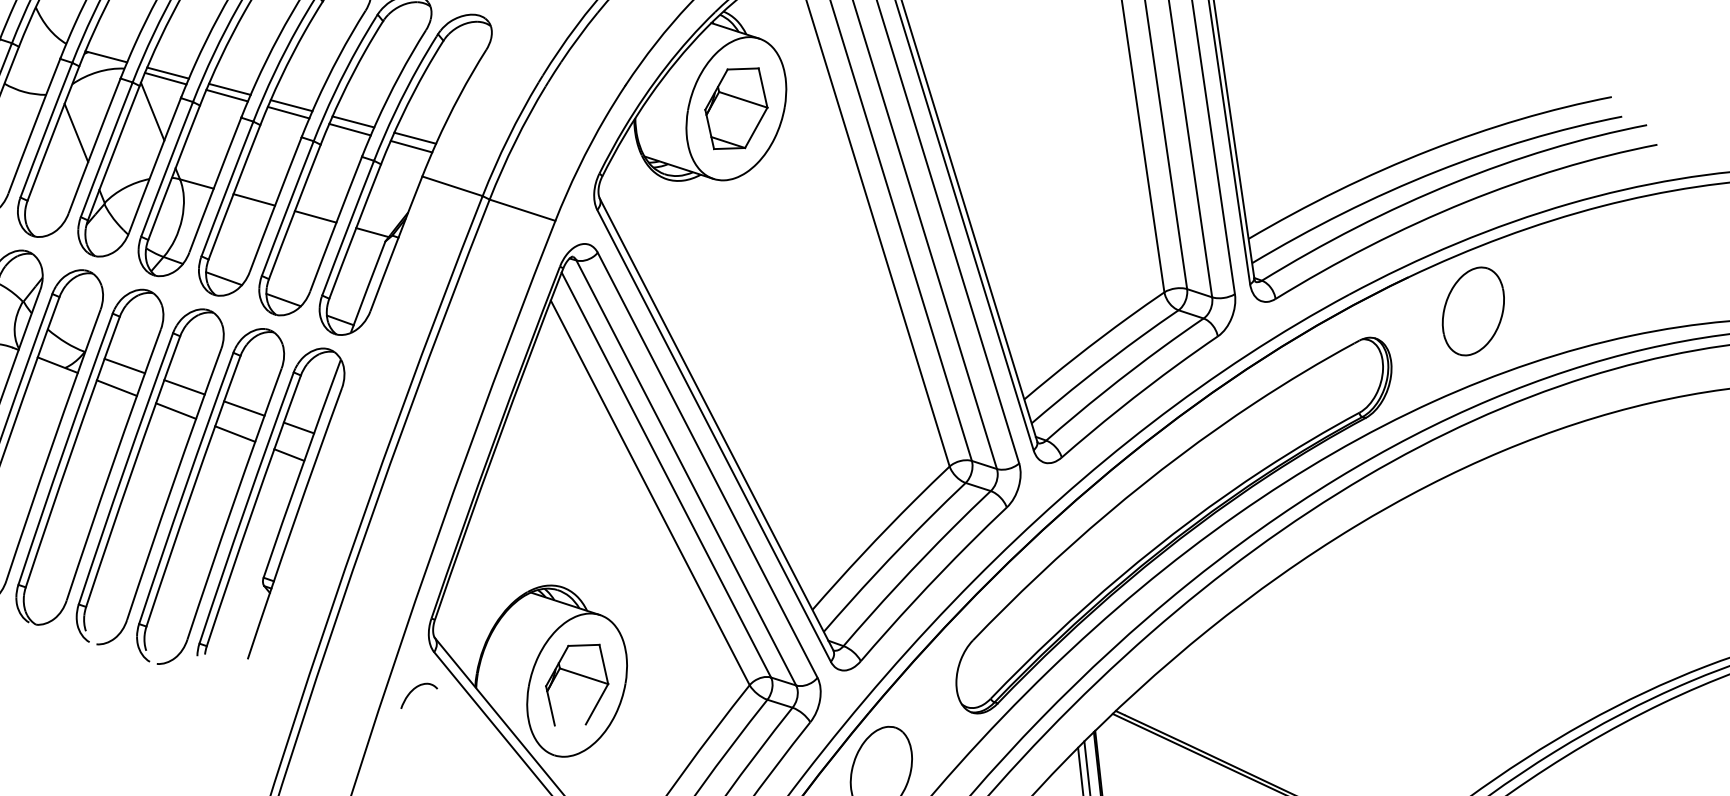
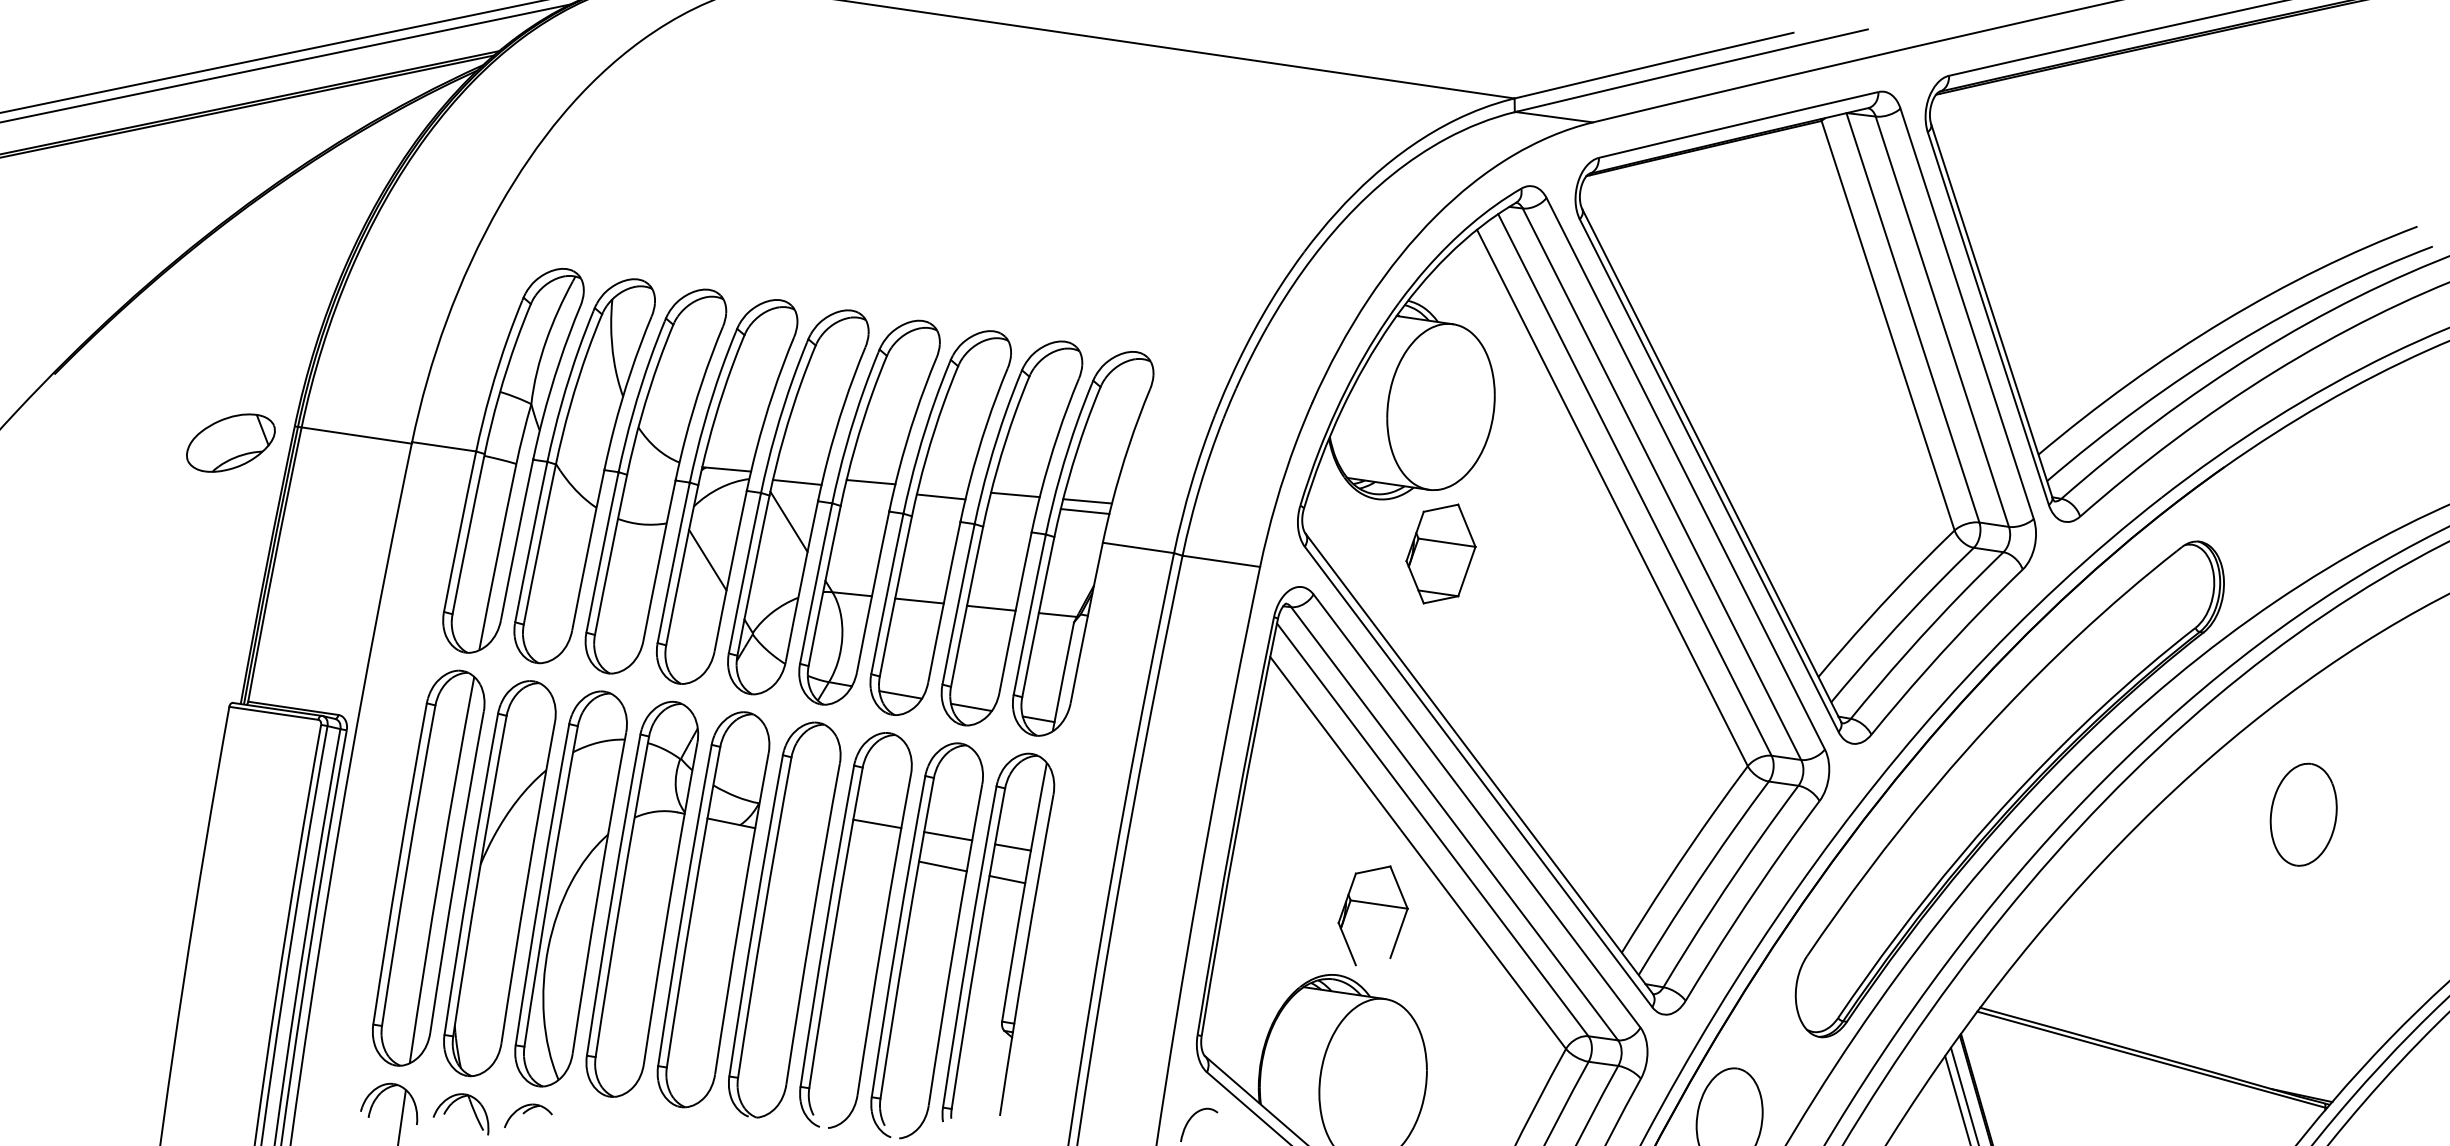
line: (167, 72) -> (798, 475), removed
line: (226, 95) -> (868, 489), removed
line: (291, 105) -> (942, 488), removed
part: (736, 108) -> (1440, 553), moved
line: (349, 128) -> (1012, 503), removed
part: (1473, 311) -> (2303, 814), moved
line: (124, 366) -> (806, 811), removed
line: (116, 387) -> (801, 837), removed
line: (176, 410) -> (872, 851), removed
part: (581, 676) -> (1376, 905), moved

